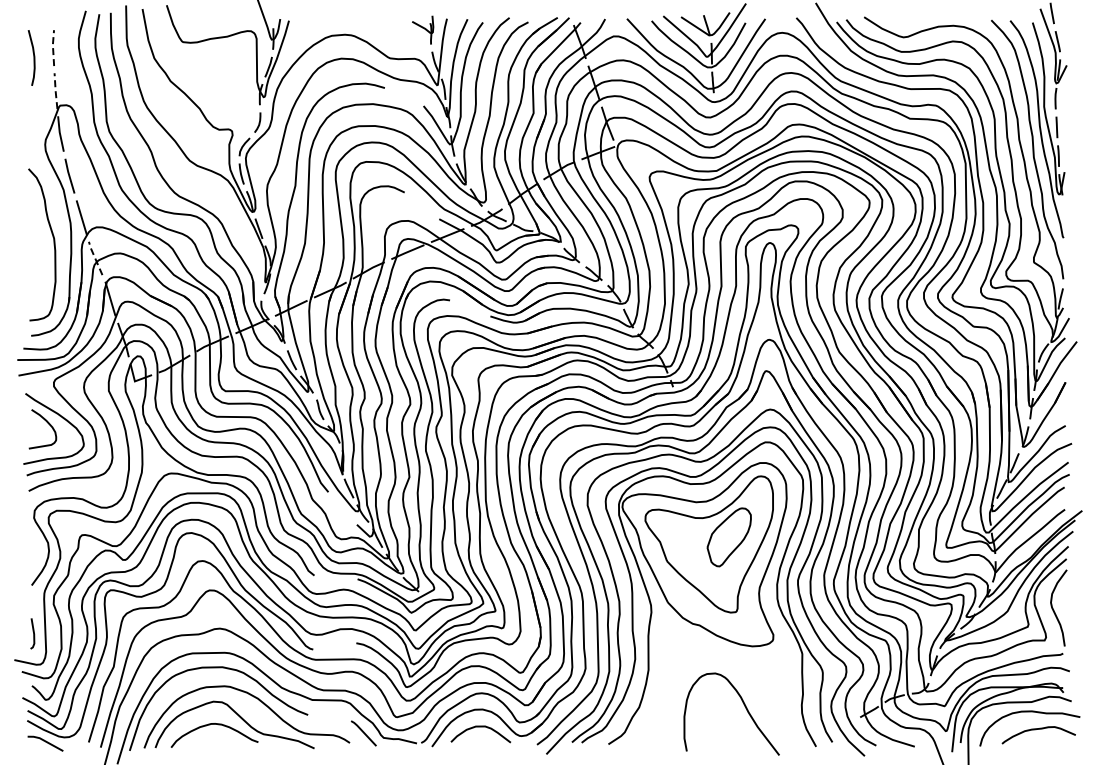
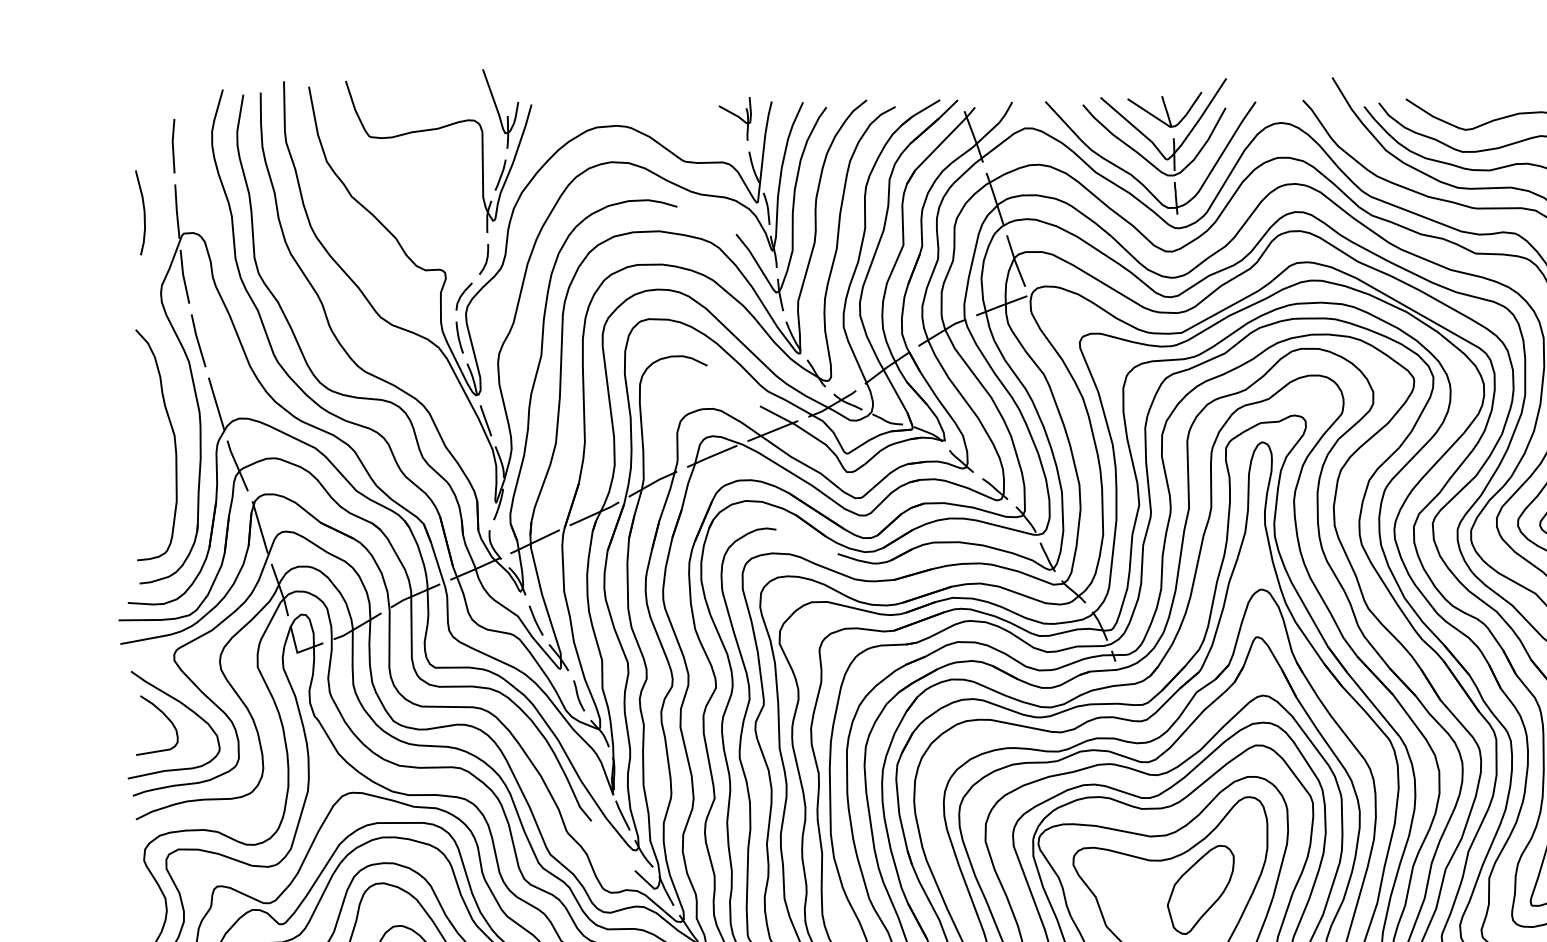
line: (53, 47) -> (173, 145), dashed -> solid
curve: (33, 57) -> (143, 212), moved
line: (55, 90) -> (176, 210), dashed -> solid
line: (95, 258) -> (237, 465), dashed -> solid

